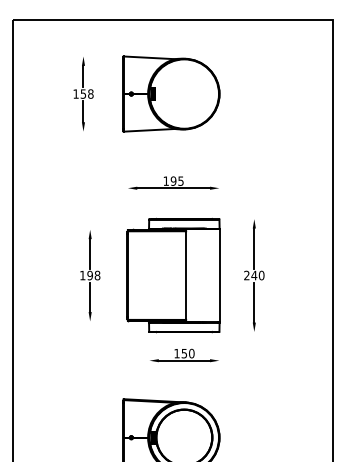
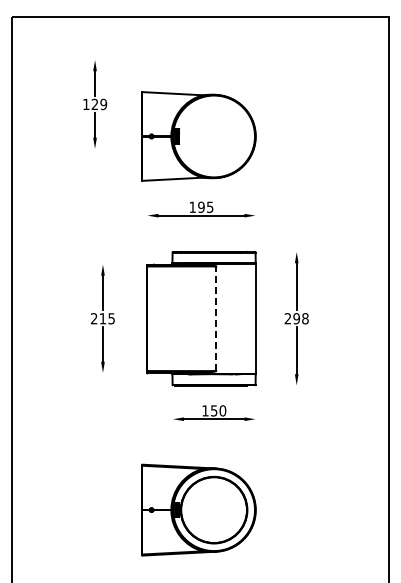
text: (87, 94) -> (99, 104), 158 -> 129
part: (171, 94) -> (198, 136), moved
text: (90, 275) -> (103, 318), 198 -> 215
line: (186, 275) -> (216, 318), solid -> dashed
text: (257, 275) -> (300, 318), 240 -> 298

